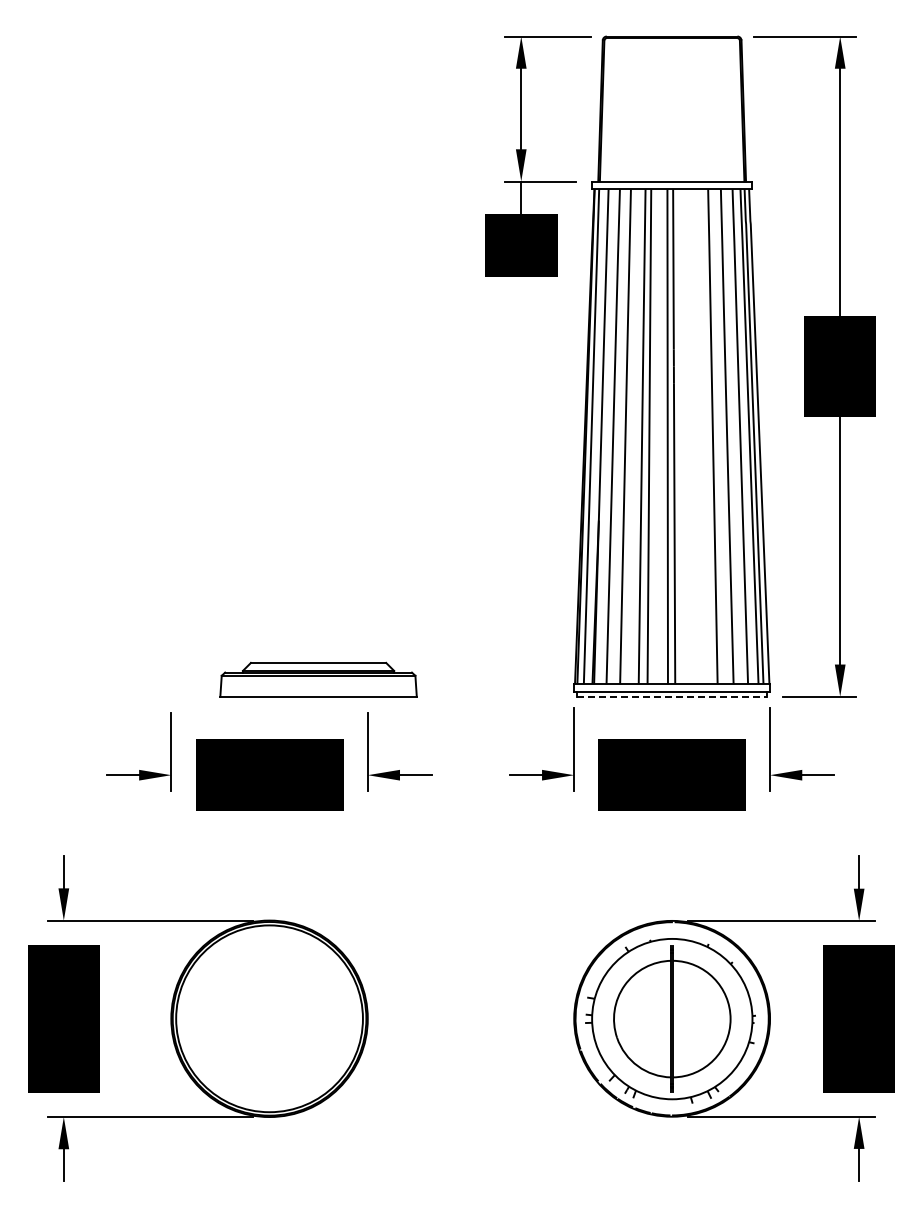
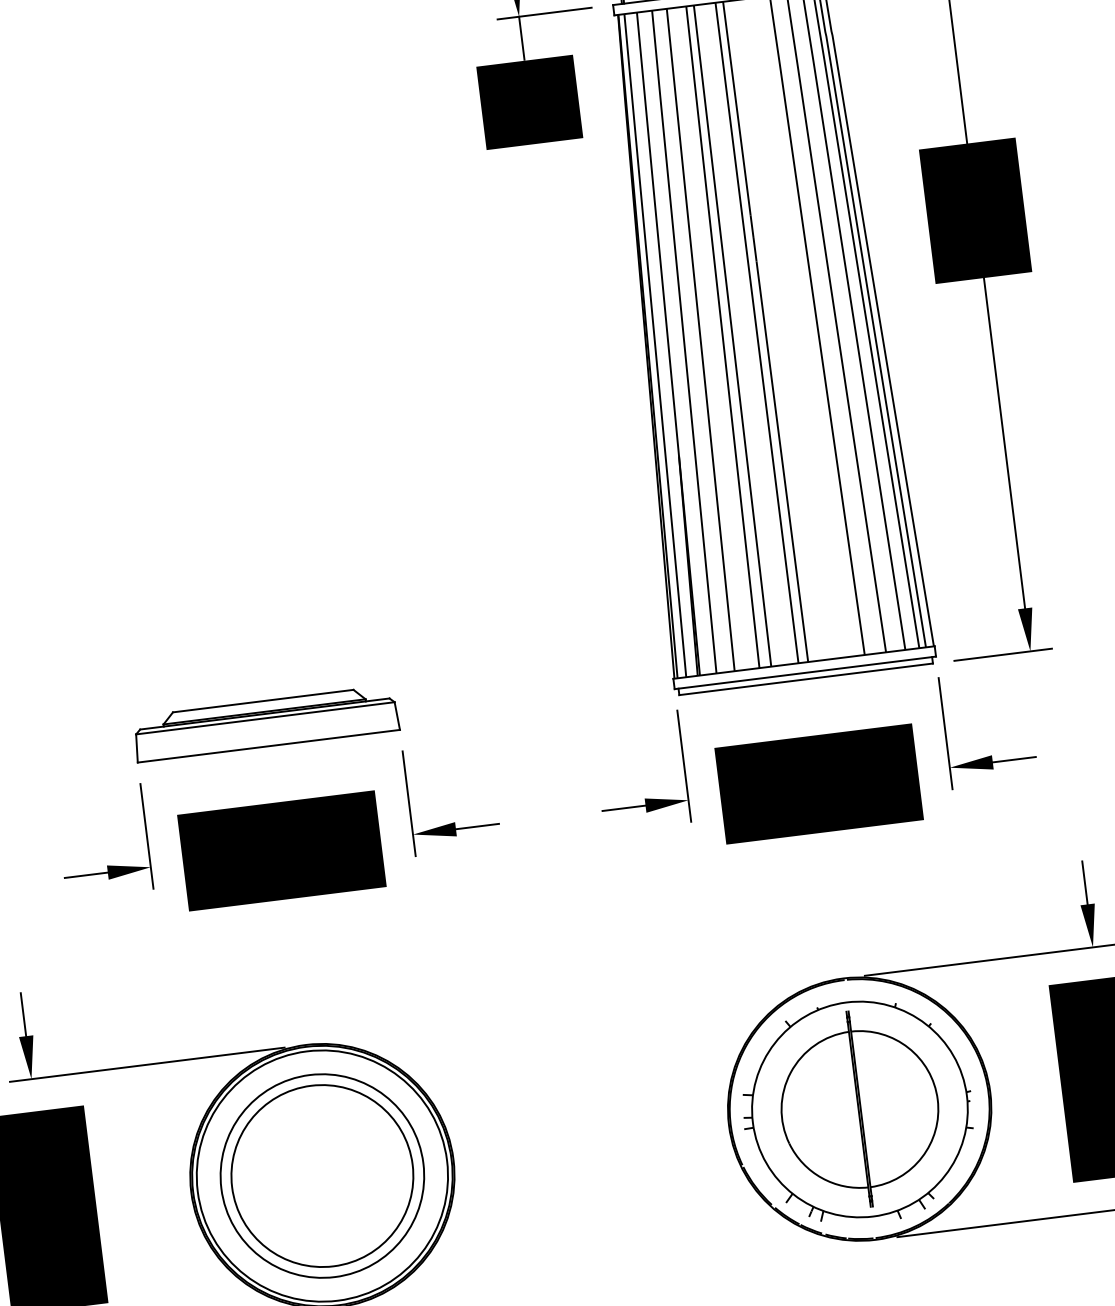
part: (318, 679) -> (265, 723), moved
line: (672, 696) -> (806, 678), dashed -> solid
part: (269, 1018) -> (322, 1175), added

